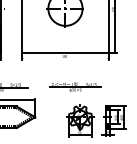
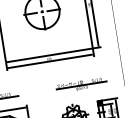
line: (65, 58) -> (50, 61), added
part: (75, 87) -> (81, 85), moved

